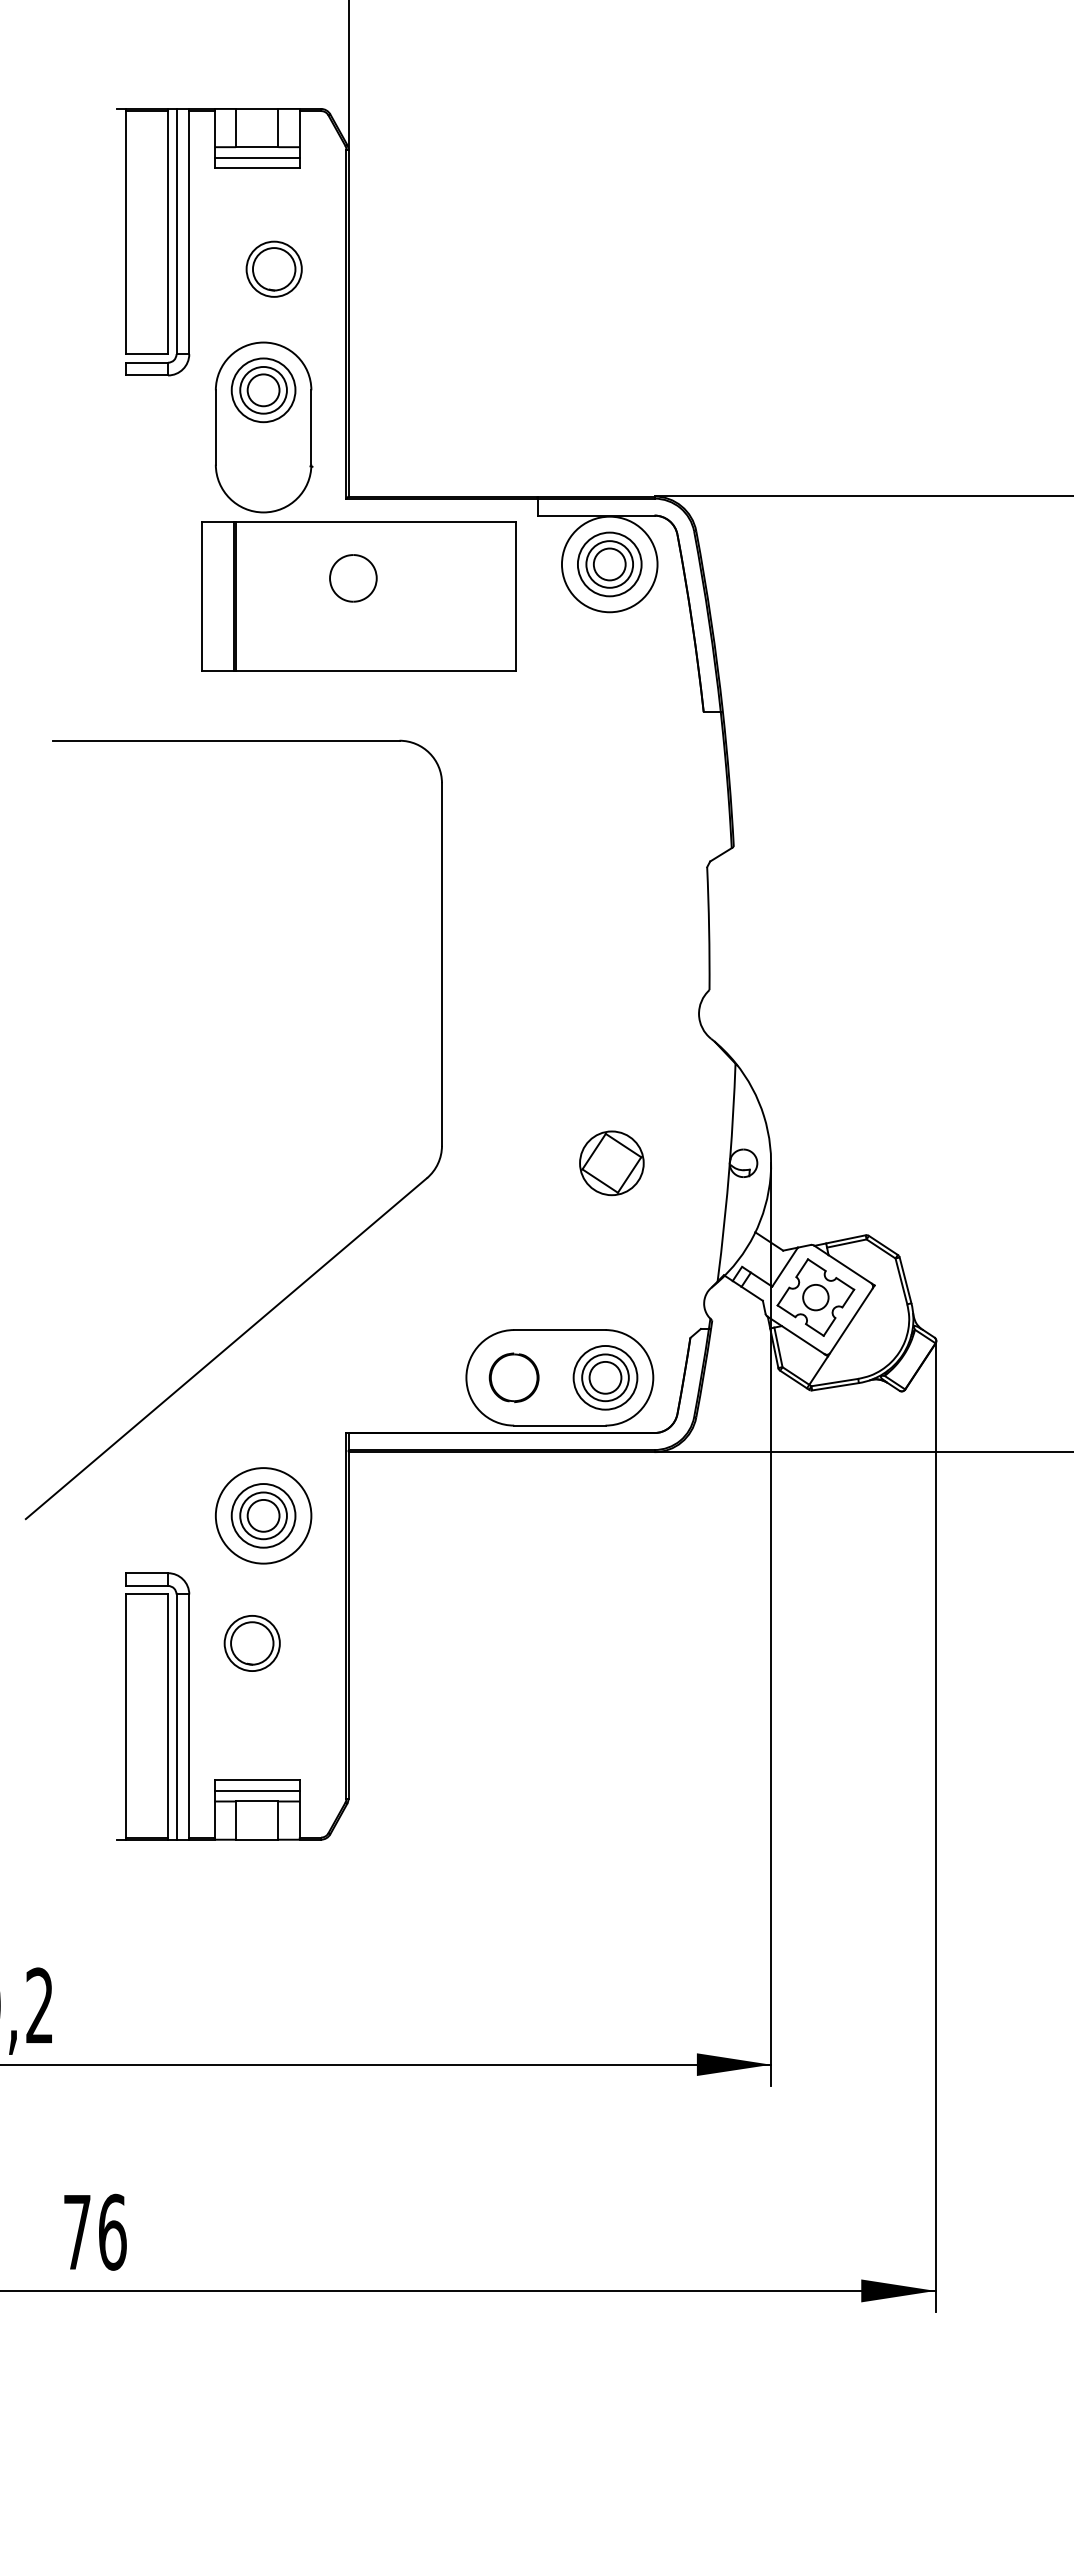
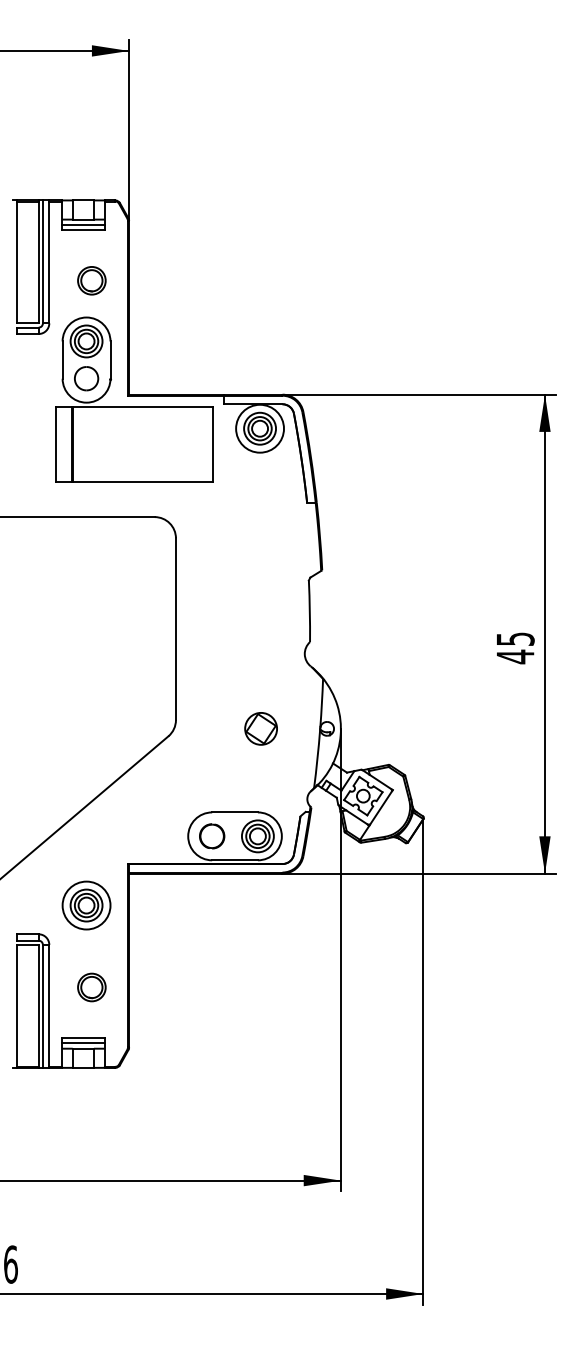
part: (353, 577) -> (86, 378), moved
part: (251, 1643) -> (91, 987), moved

